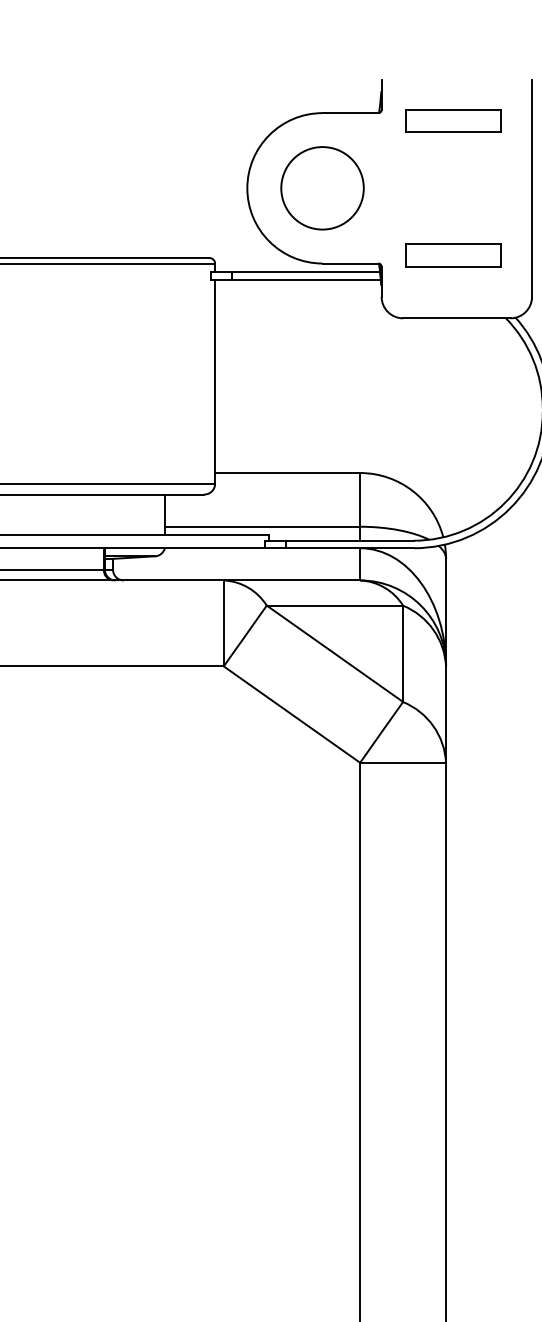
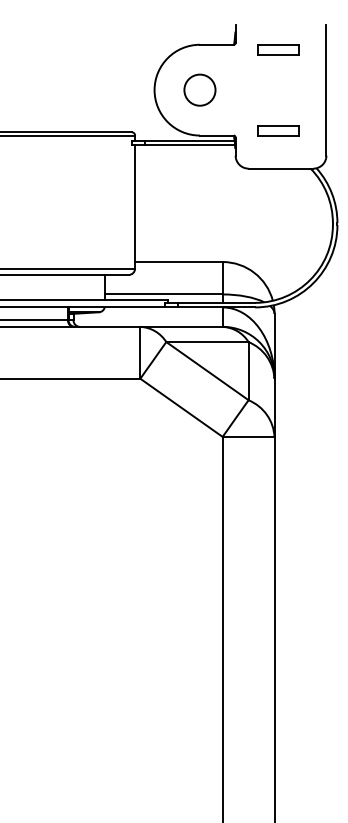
part: (452, 120) -> (278, 49), size x0.71
circle: (321, 187) -> (199, 89), size x0.62
part: (452, 255) -> (278, 130), size x0.71

